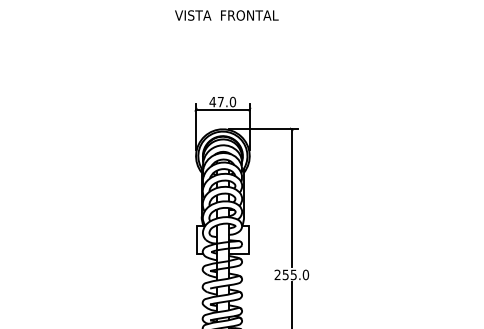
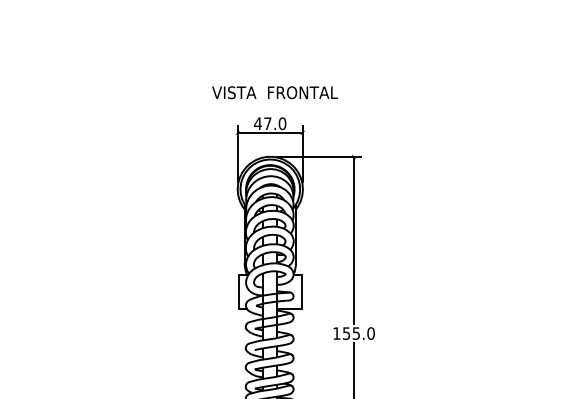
text: (226, 15) -> (274, 92), moved
text: (277, 274) -> (336, 333), 255.0 -> 155.0

